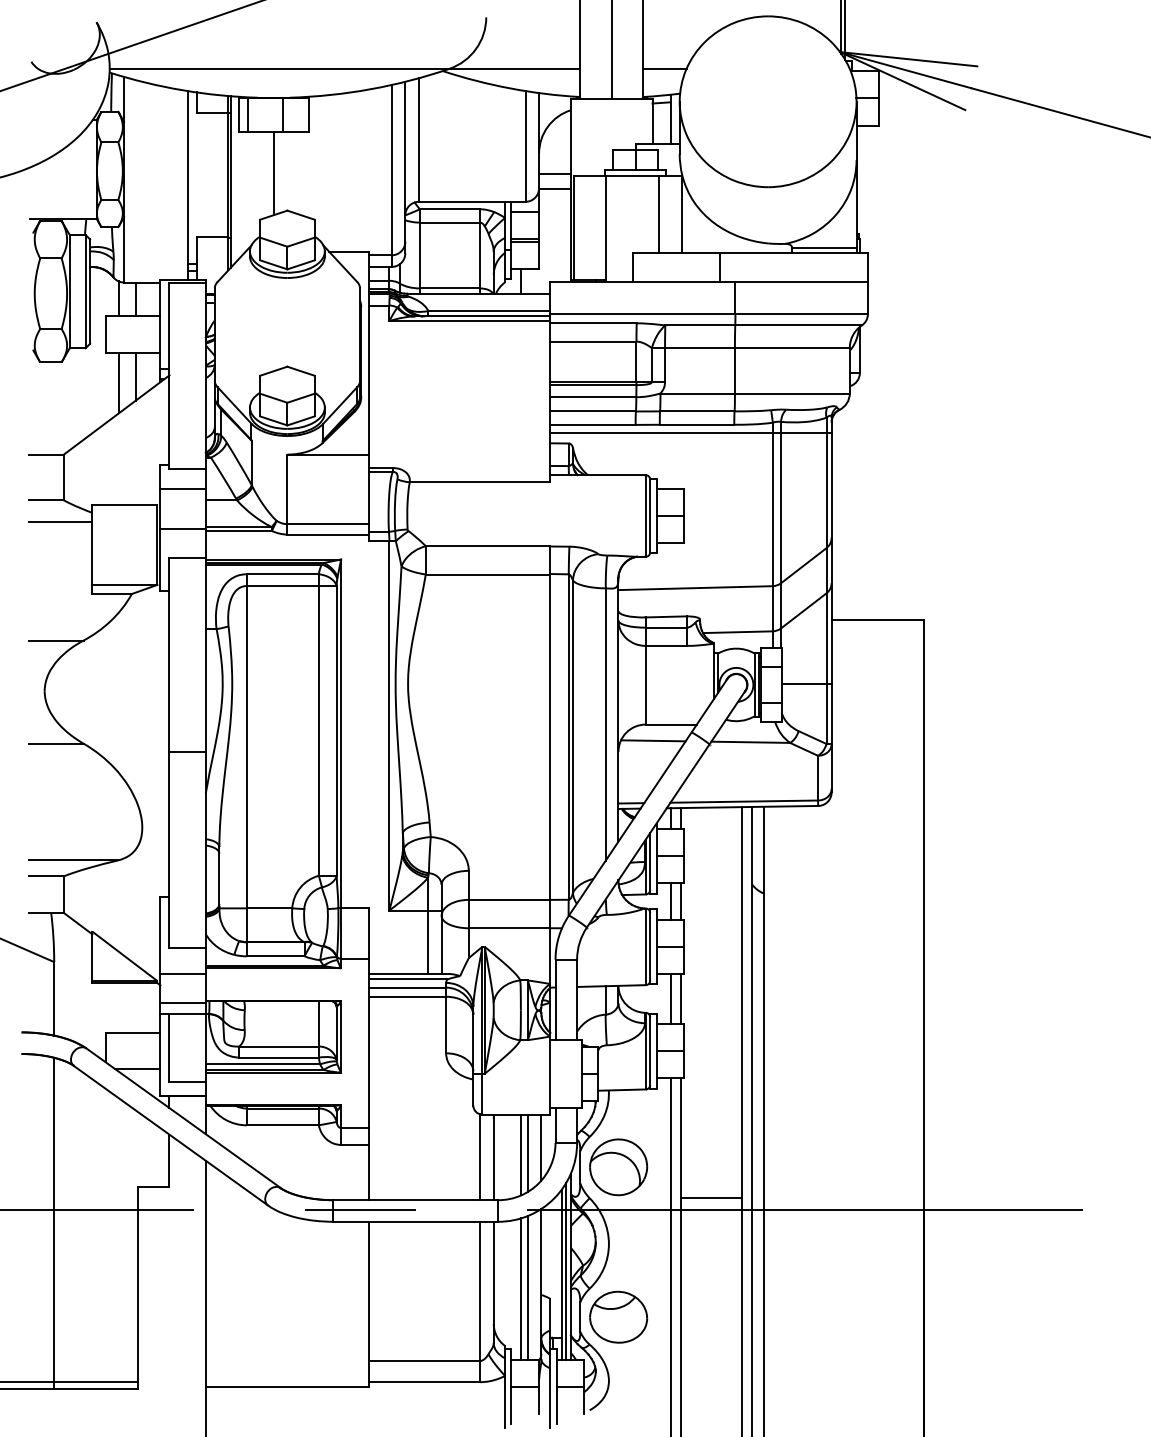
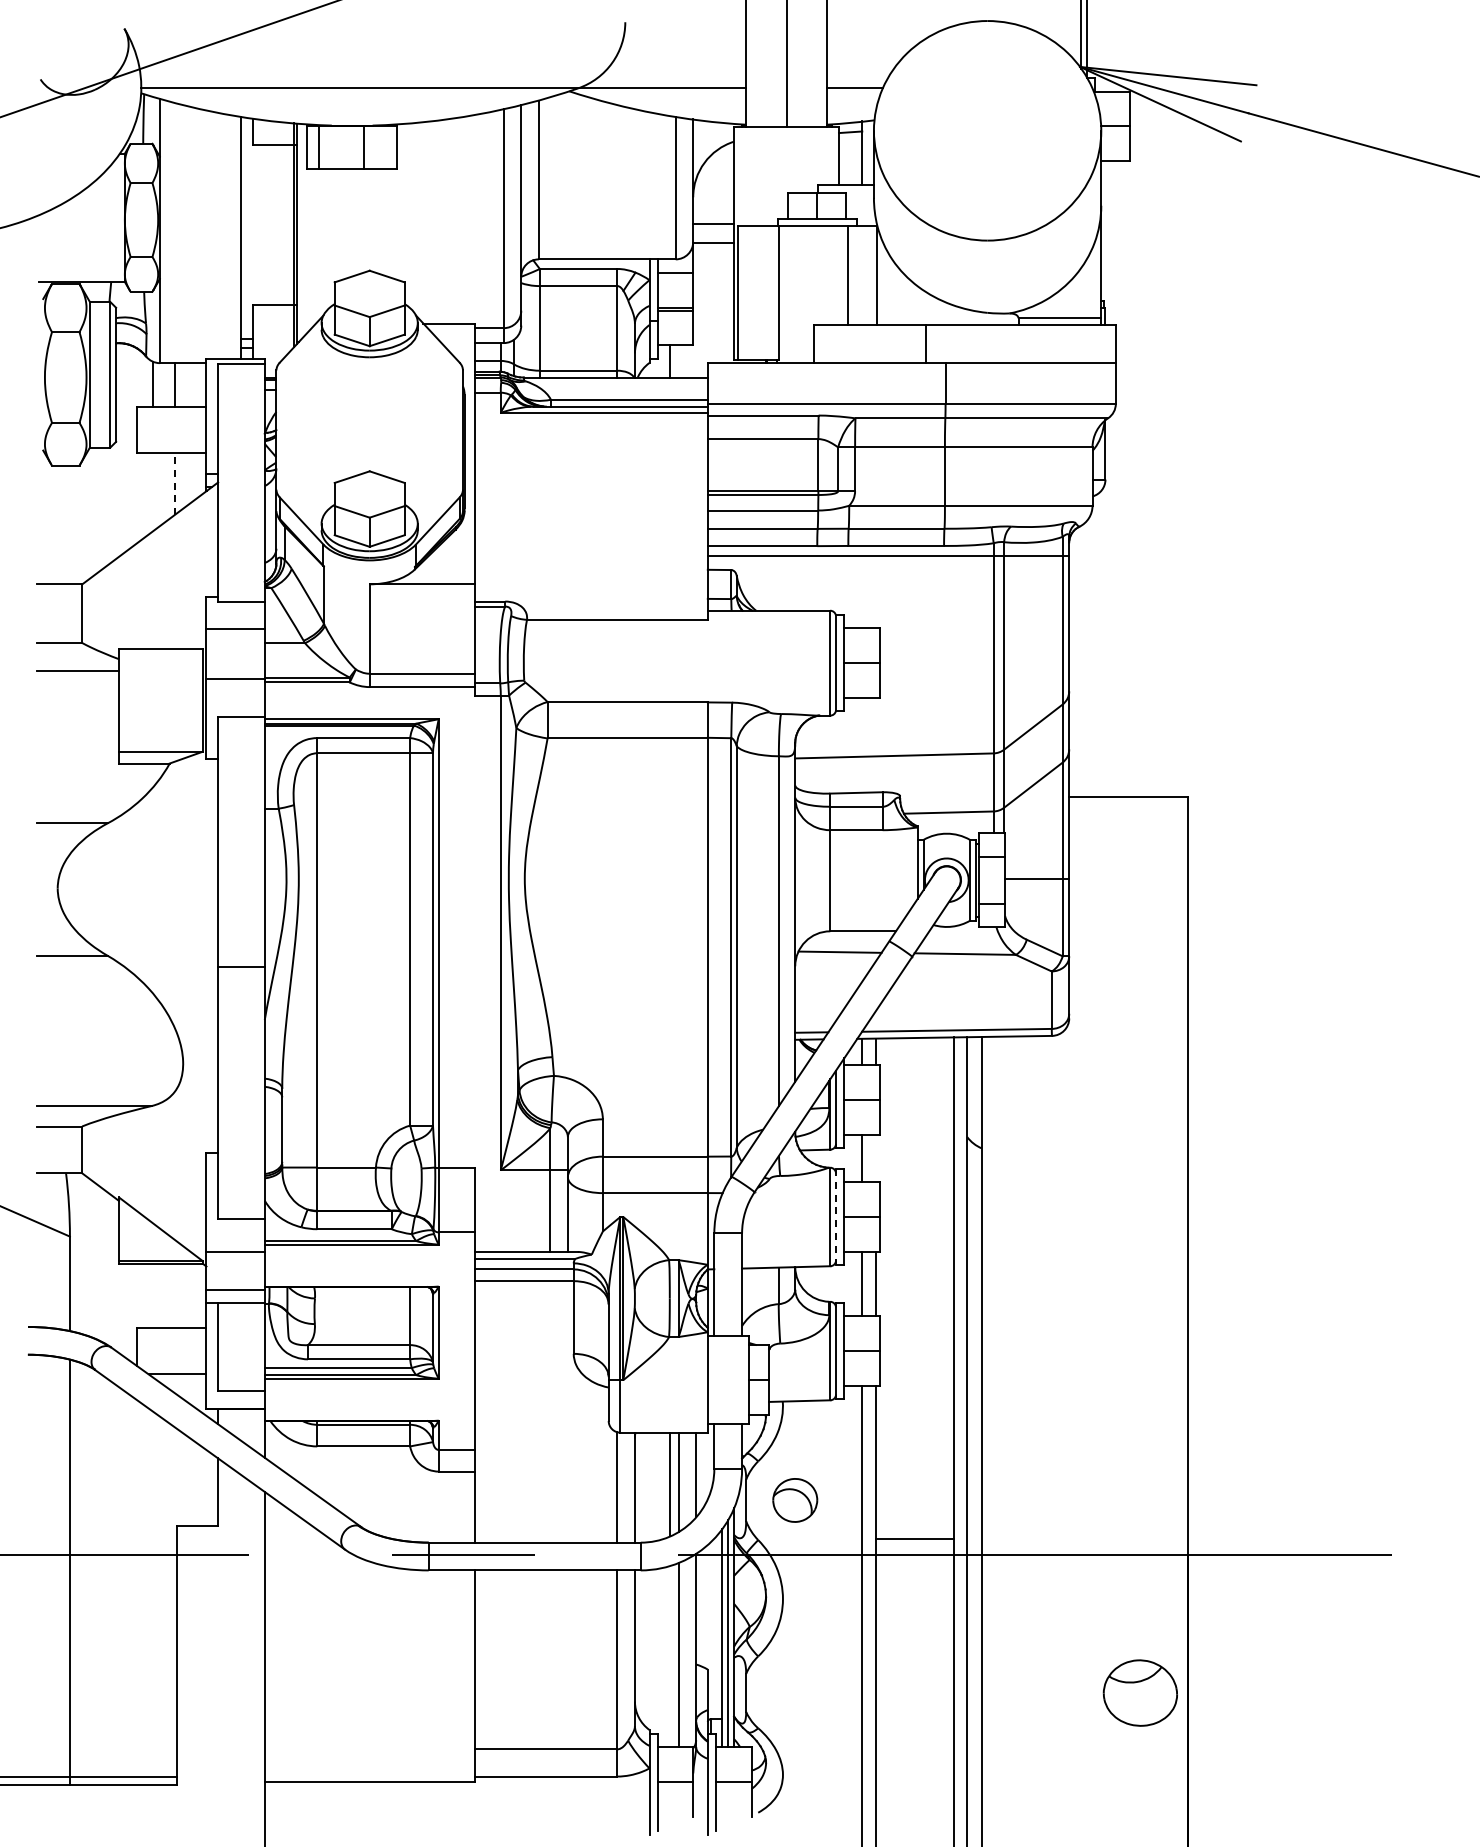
line: (274, 173) -> (352, 222), removed
line: (135, 376) -> (174, 484), solid -> dashed
line: (119, 383) -> (153, 492), removed
line: (680, 901) -> (875, 1158), removed
line: (650, 947) -> (836, 1217), solid -> dashed
part: (617, 1167) -> (794, 1500), size x0.6
line: (520, 1288) -> (669, 1656), removed
part: (617, 1316) -> (1139, 1692), moved

